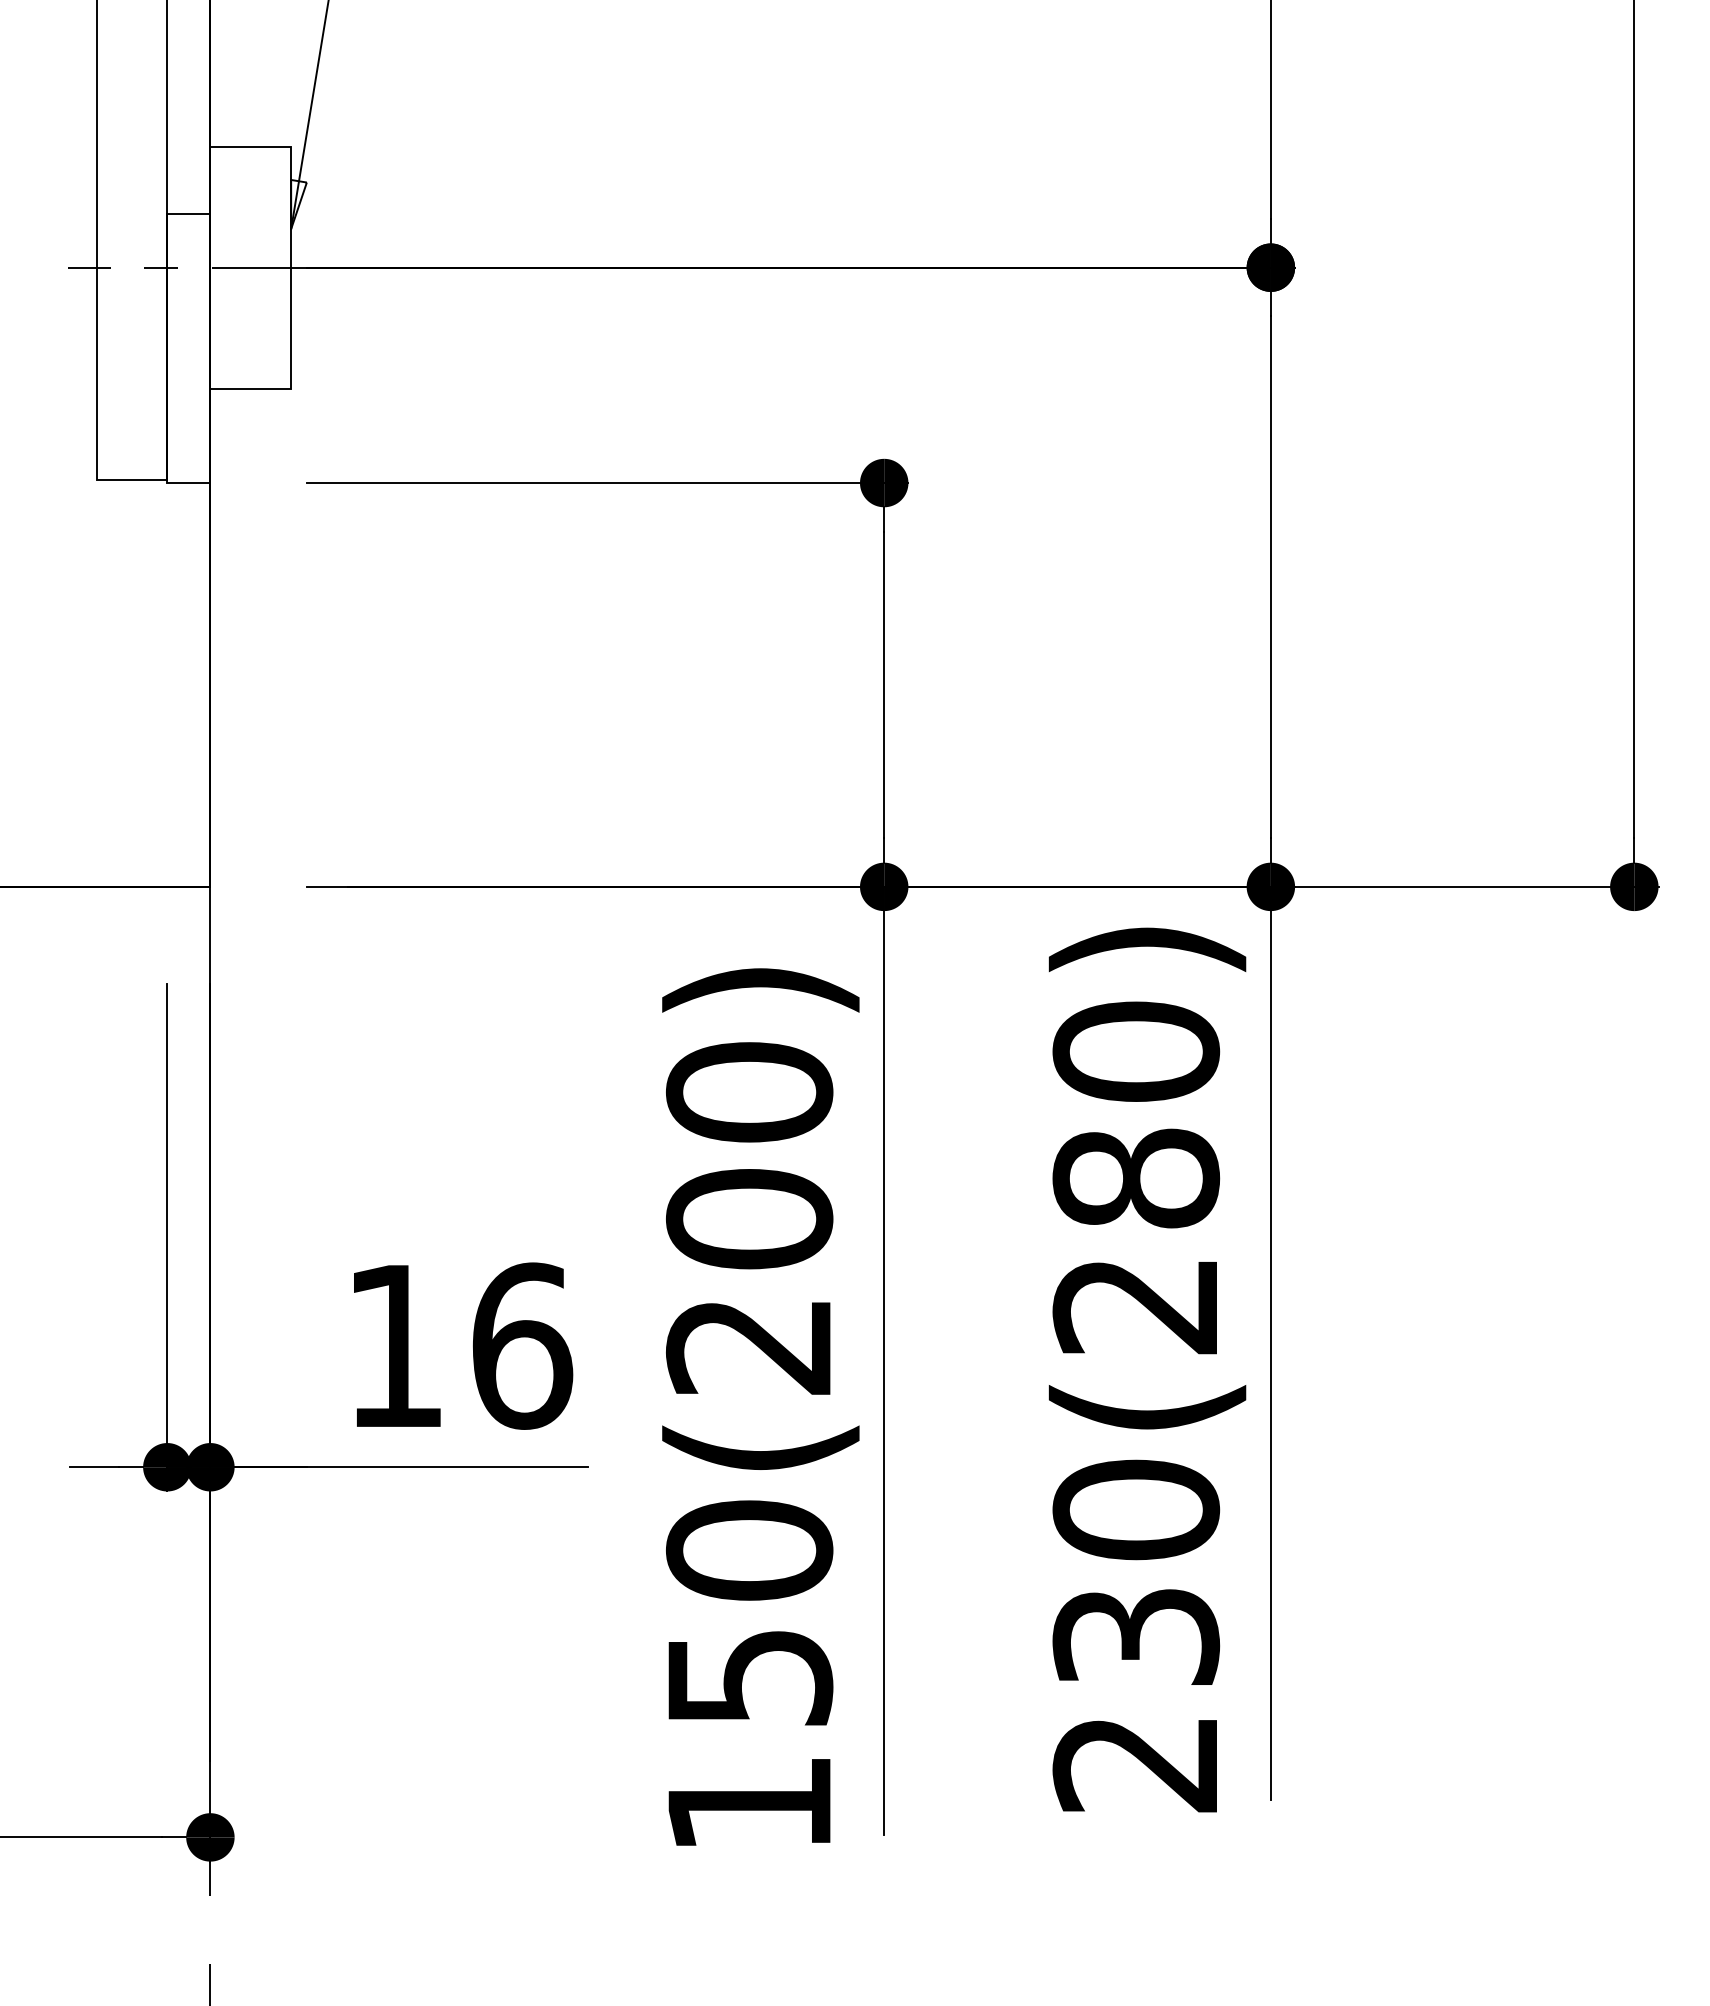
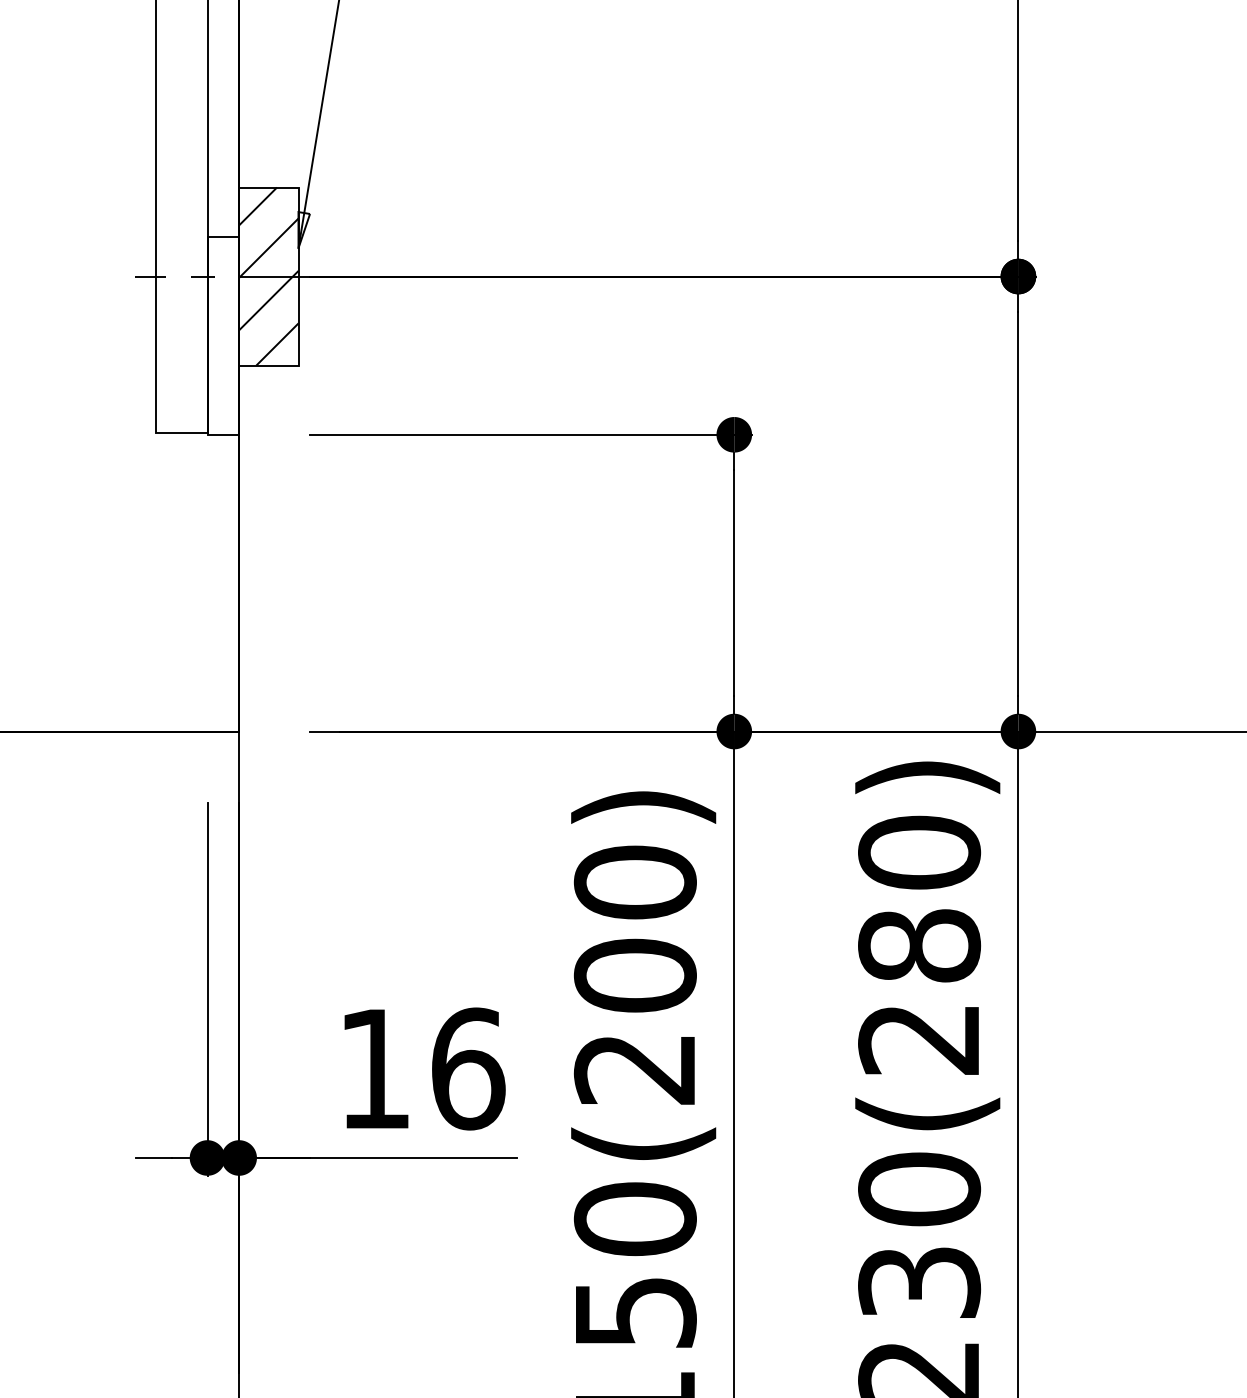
hatch: (250, 267) -> (268, 276), added

